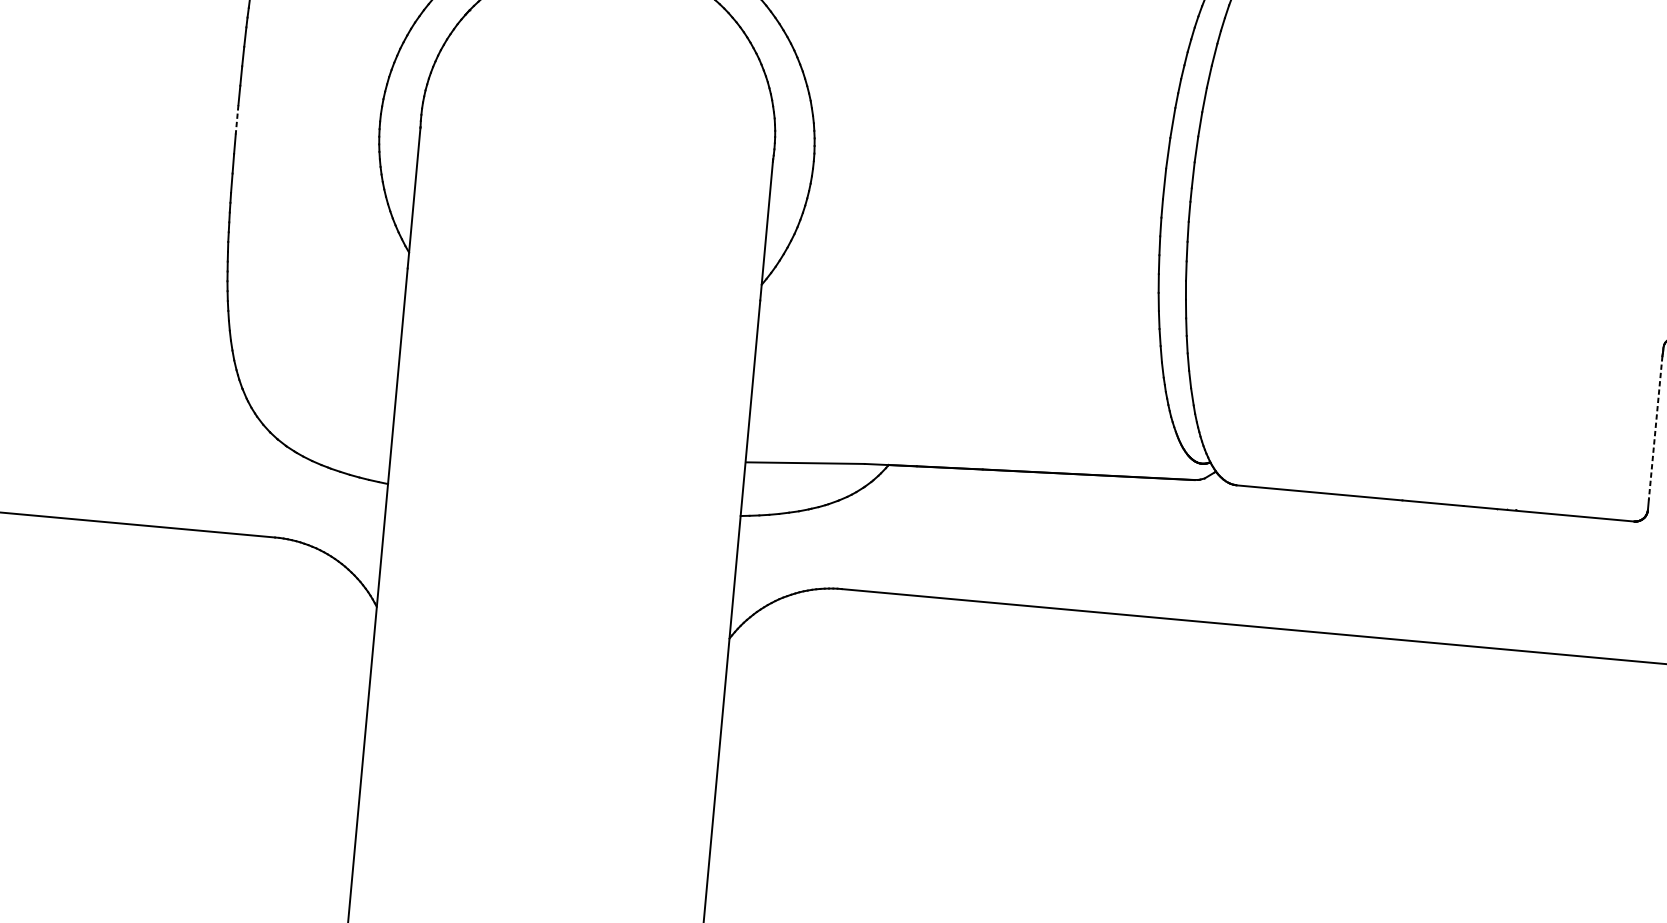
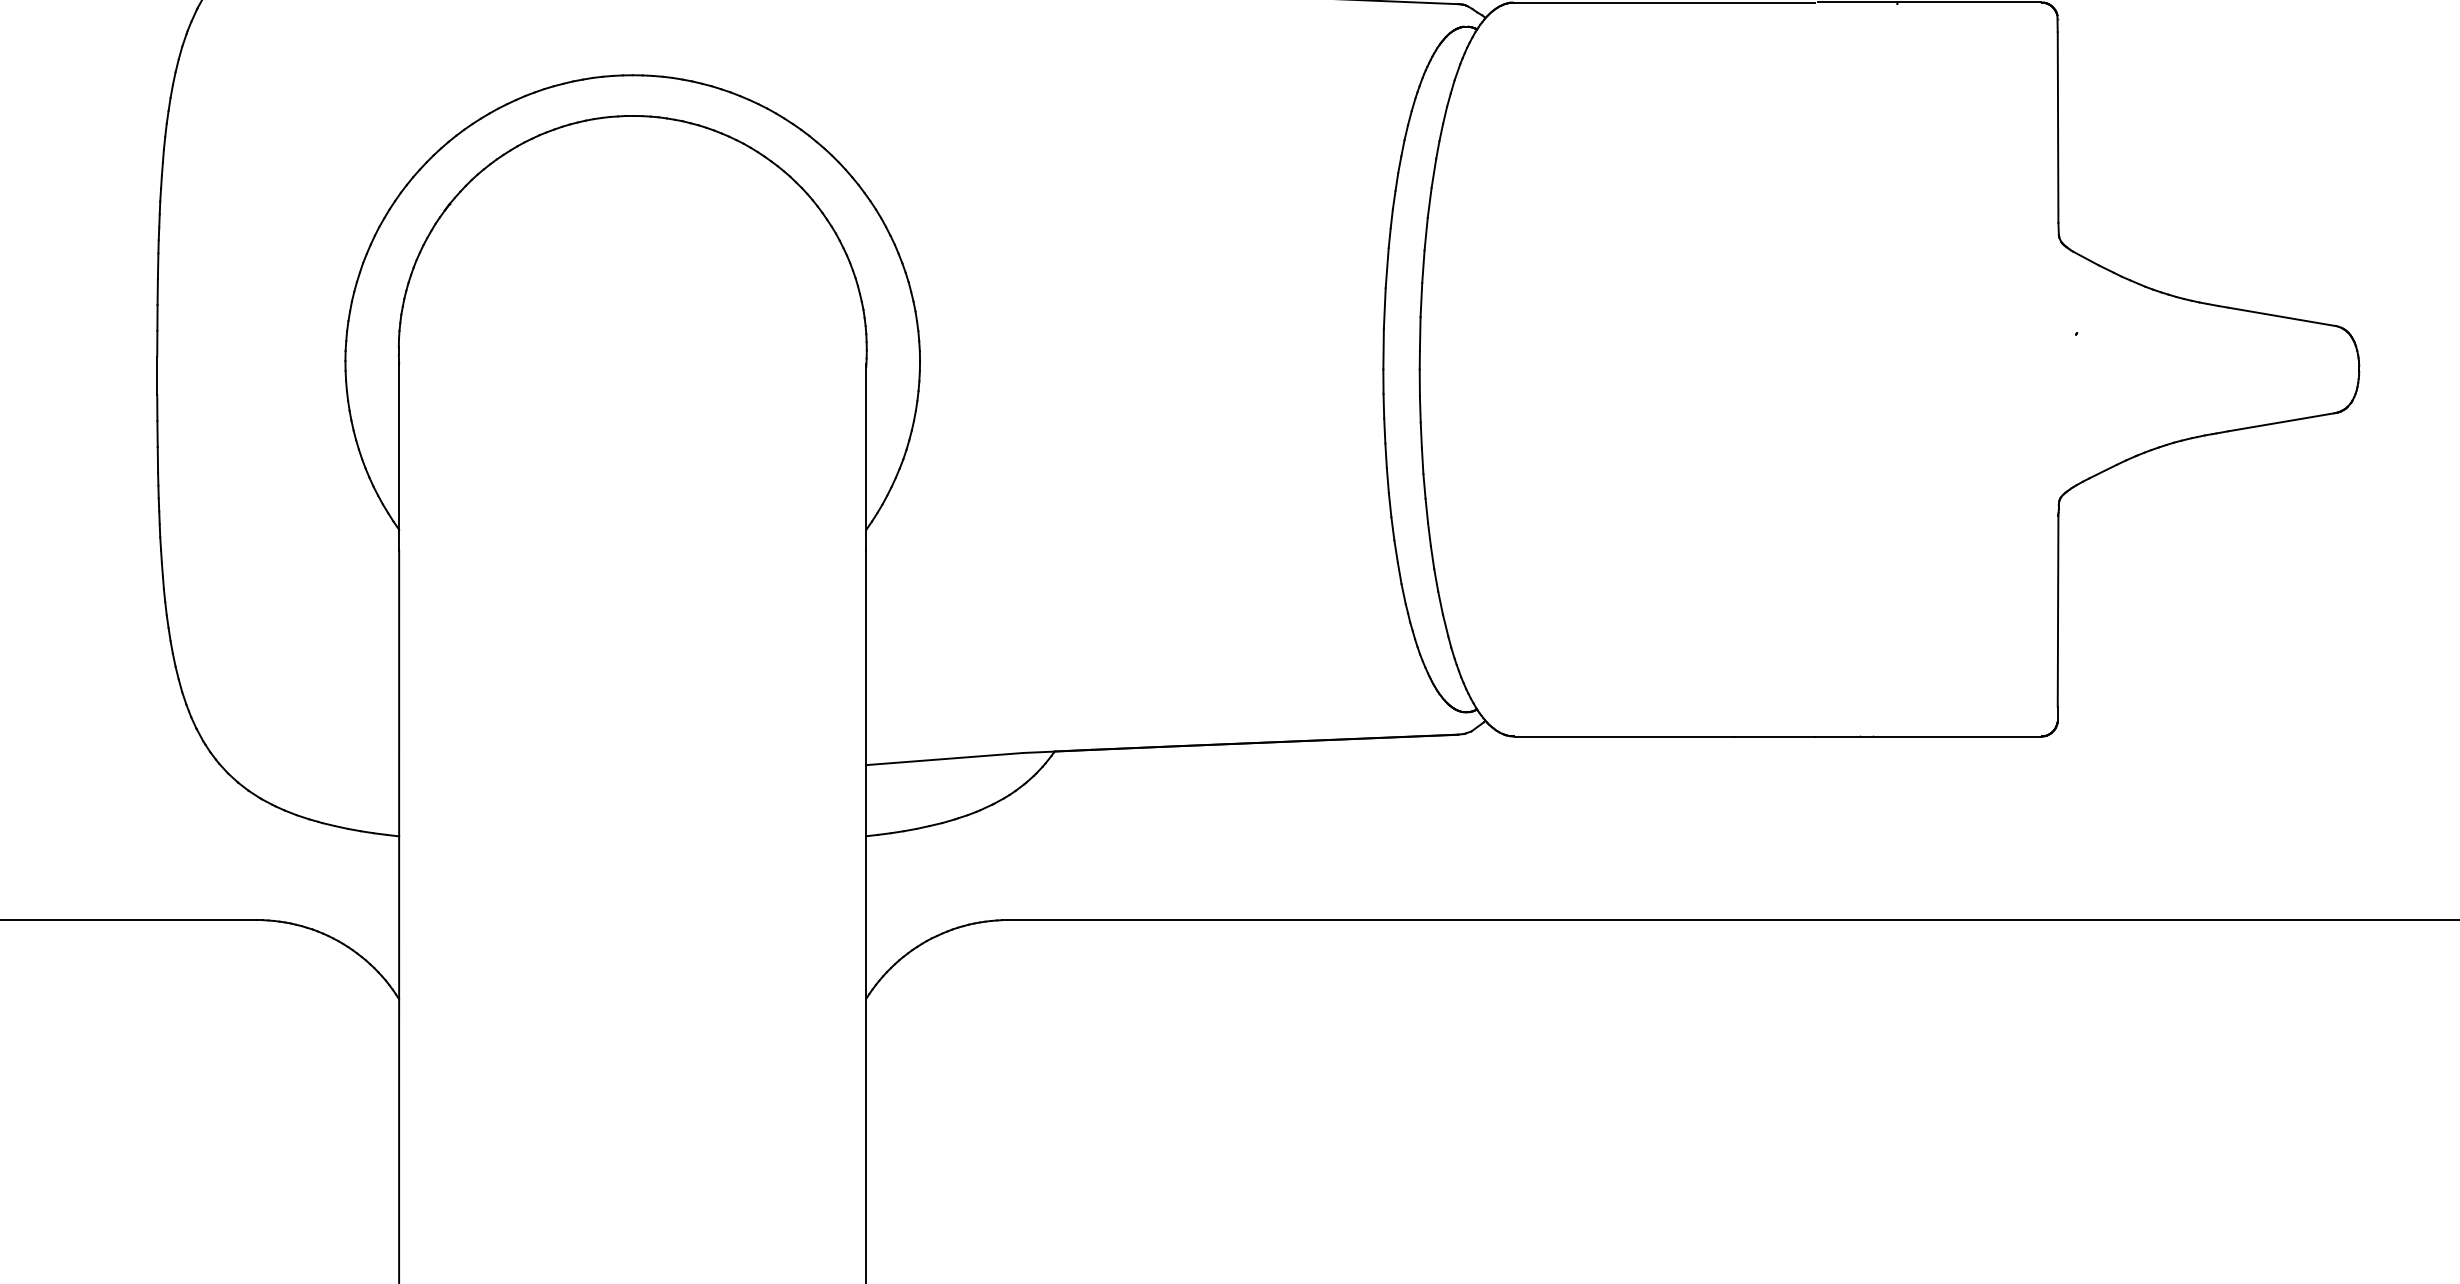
line: (237, 120) -> (157, 376), dashed -> solid
line: (1655, 428) -> (2058, 611), dashed -> solid

